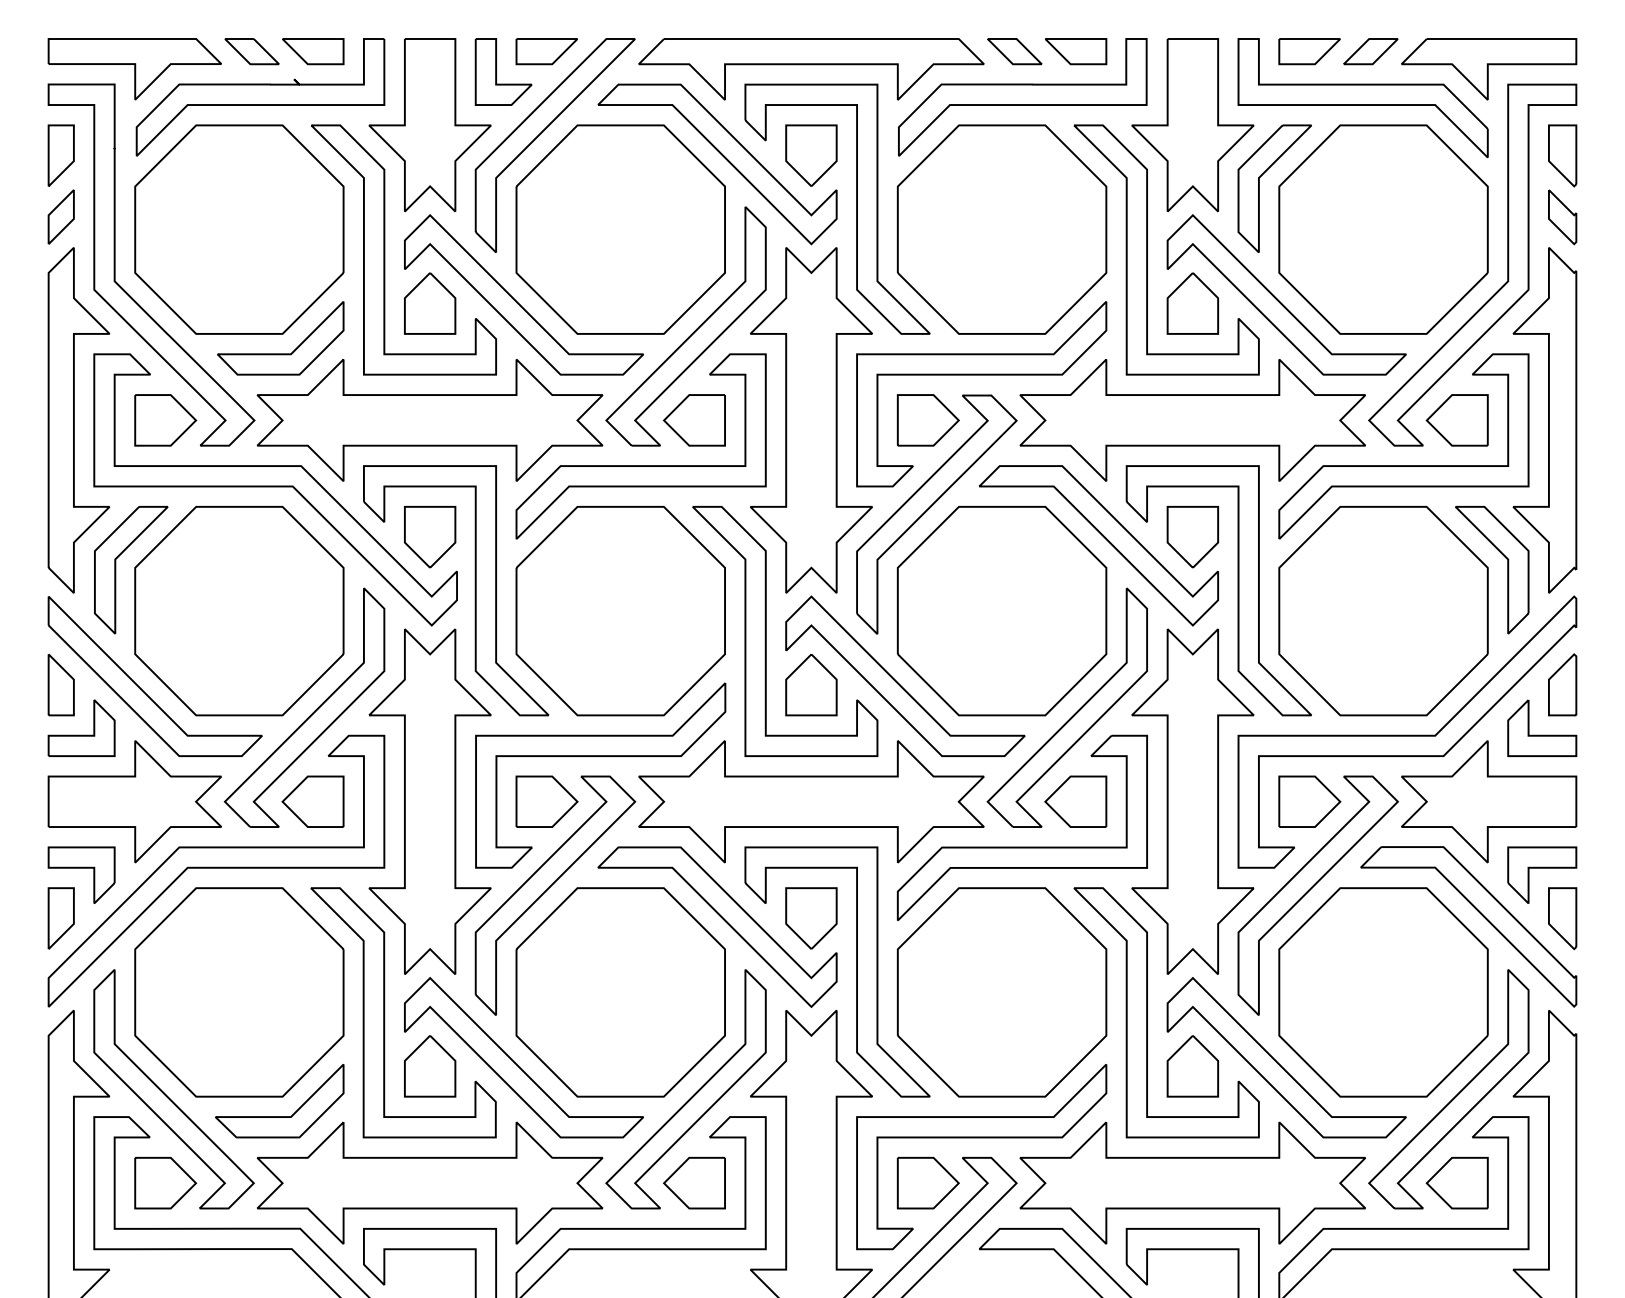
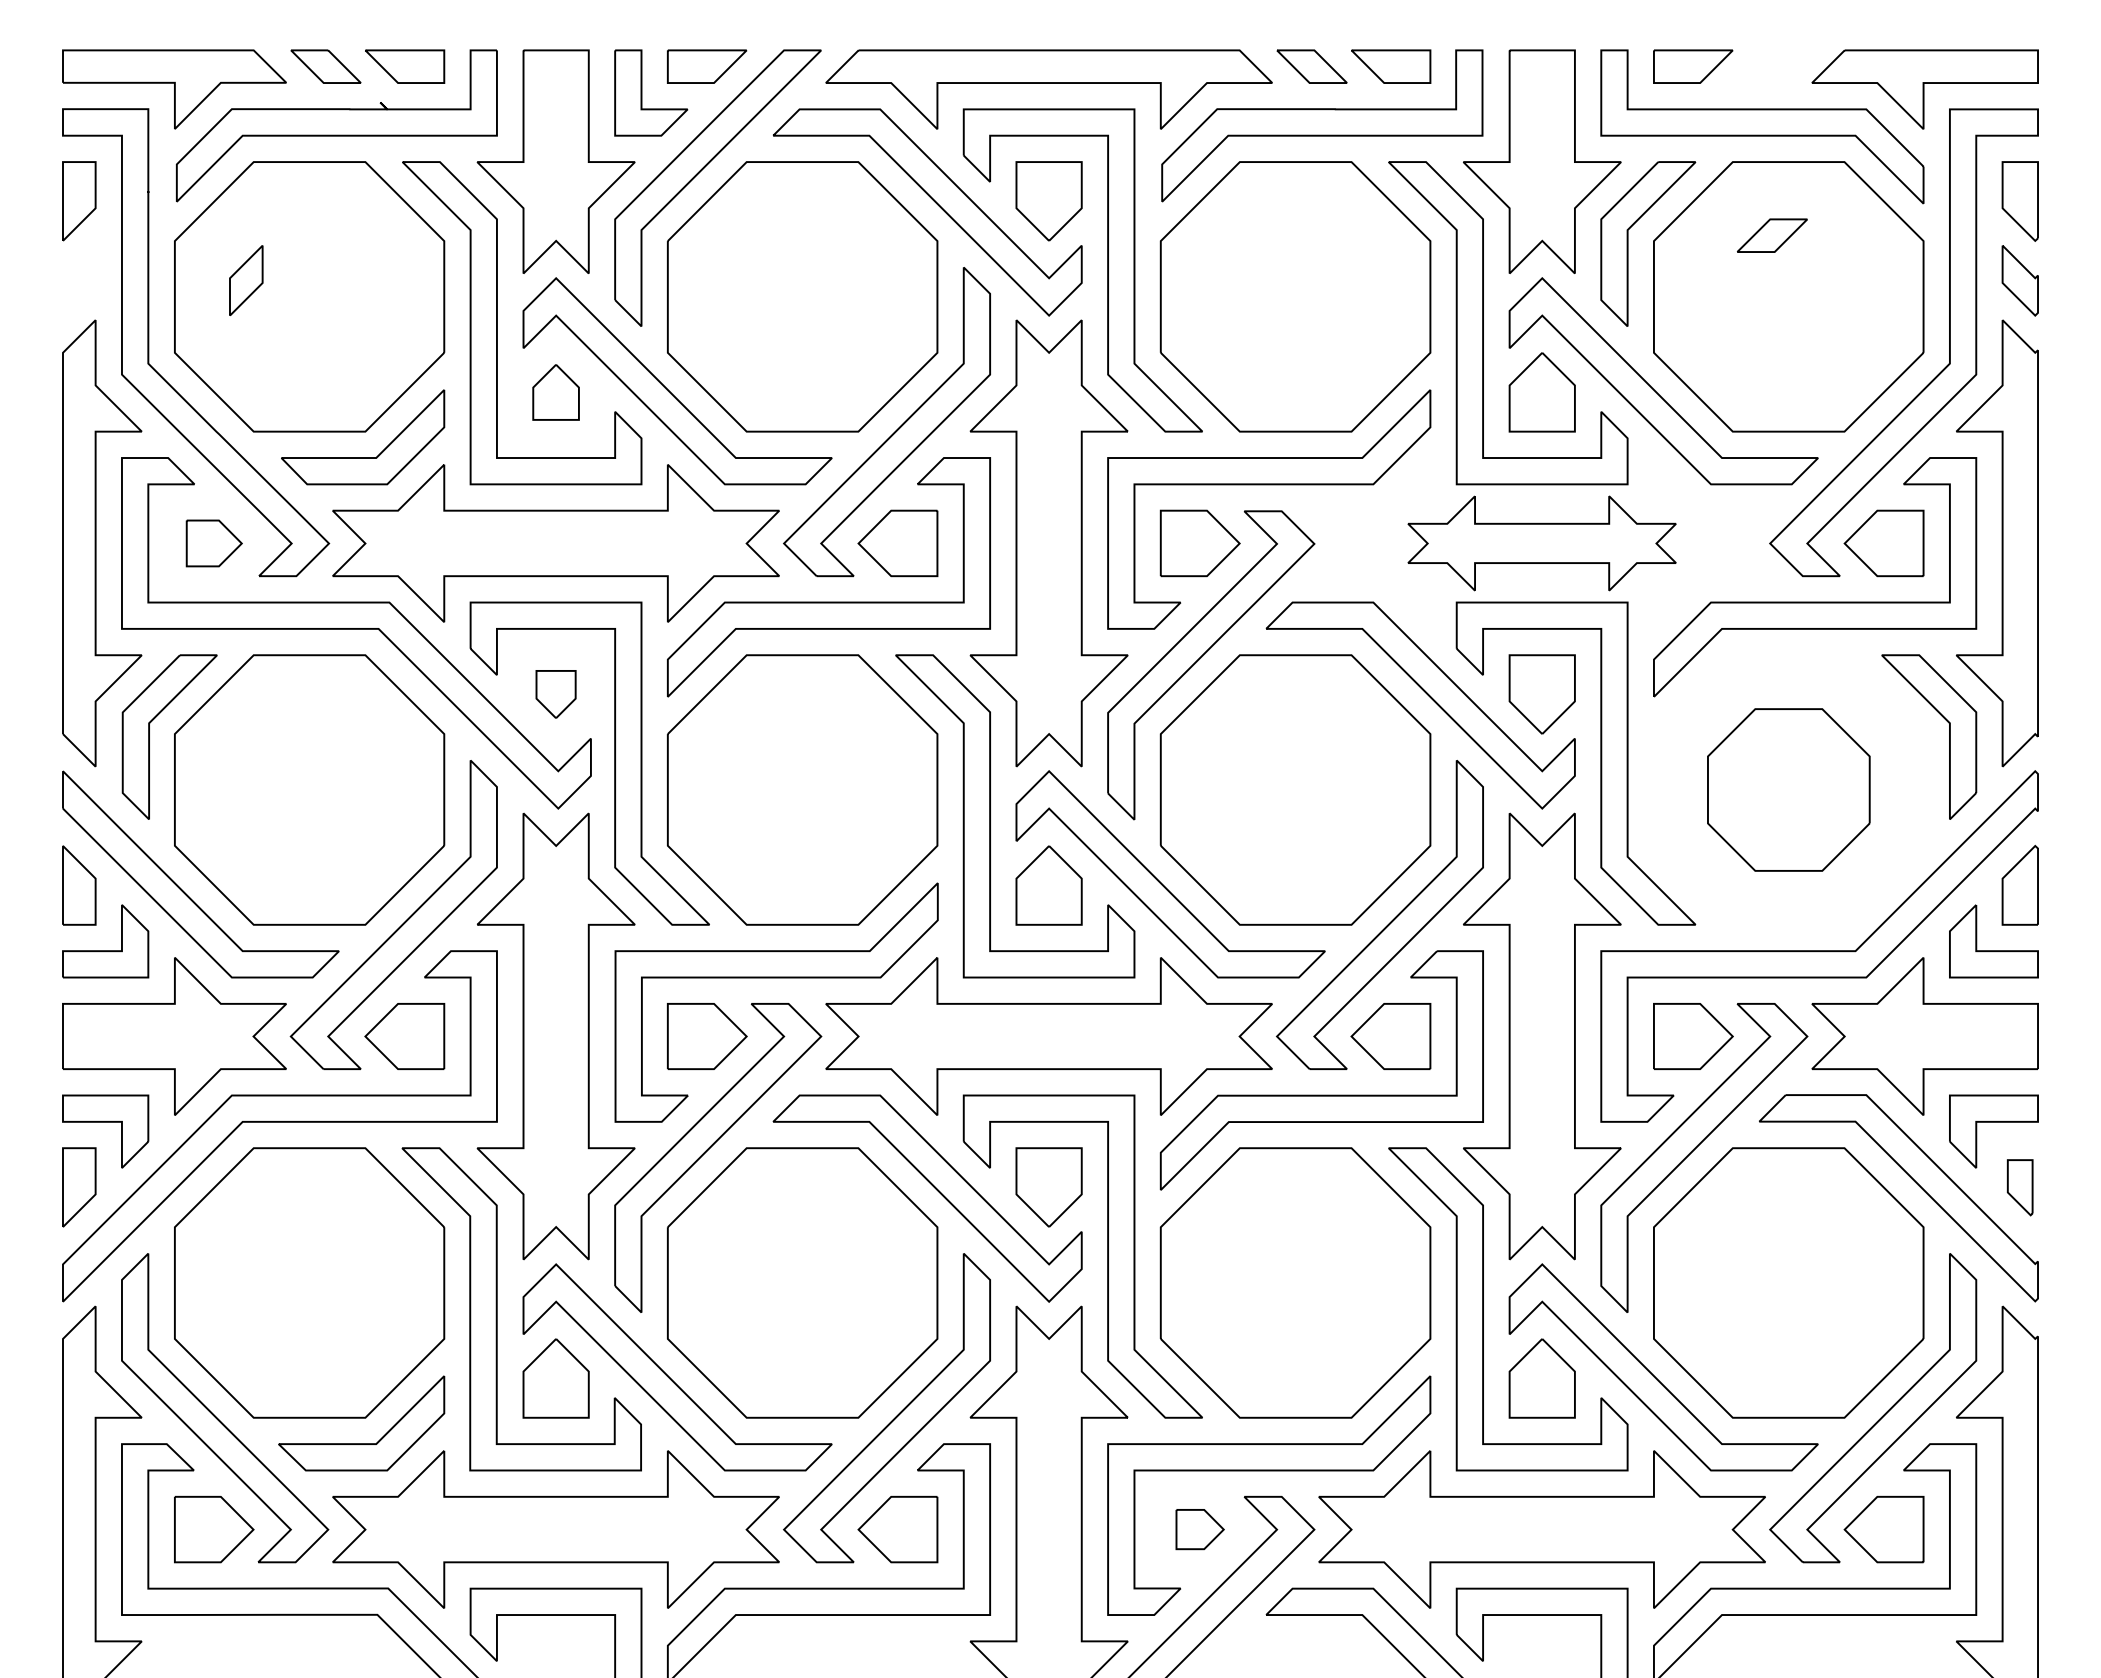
part: (1370, 51) -> (1772, 235), moved
part: (61, 217) -> (246, 280), moved
part: (429, 303) -> (555, 392), size x0.7
part: (165, 420) -> (214, 543), size x0.7
part: (1192, 420) -> (1541, 543), size x0.6
part: (429, 537) -> (555, 694), size x0.6
part: (1383, 610) -> (1788, 789), size x0.6
part: (1562, 918) -> (2019, 1187), size x0.7
part: (927, 1183) -> (1199, 1529), size x0.6

